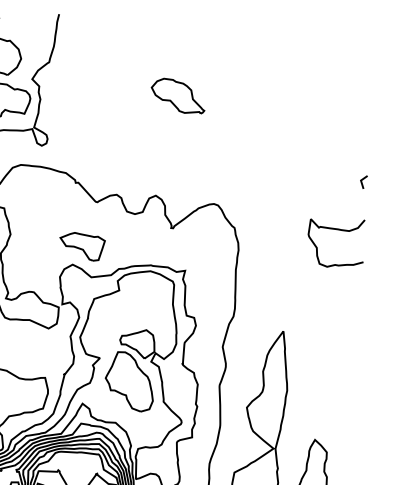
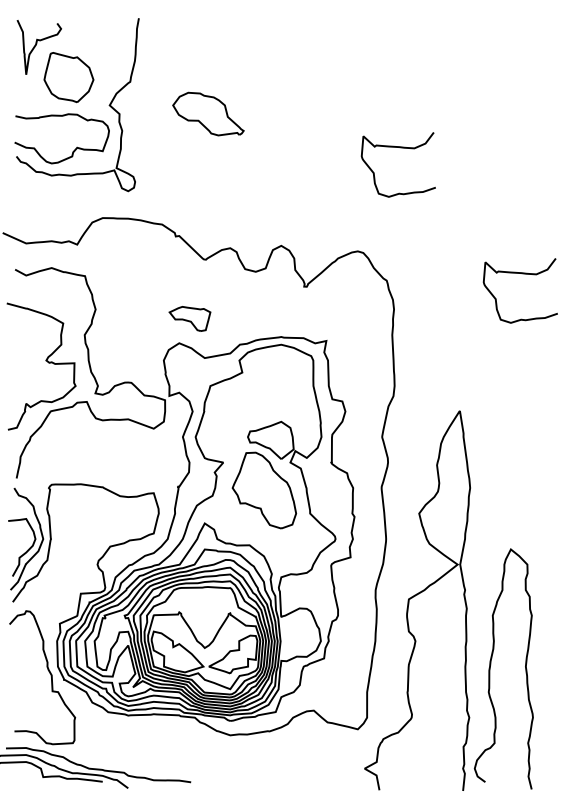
part: (178, 95) -> (208, 113), moved
curve: (252, 127) -> (400, 148), added
line: (362, 182) -> (549, 210), removed
part: (81, 246) -> (189, 318), size x0.7

